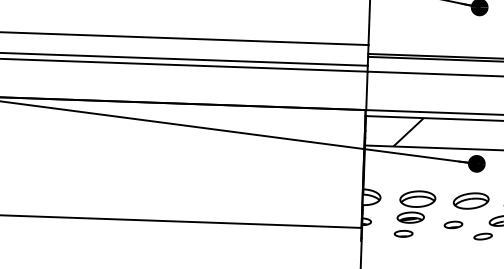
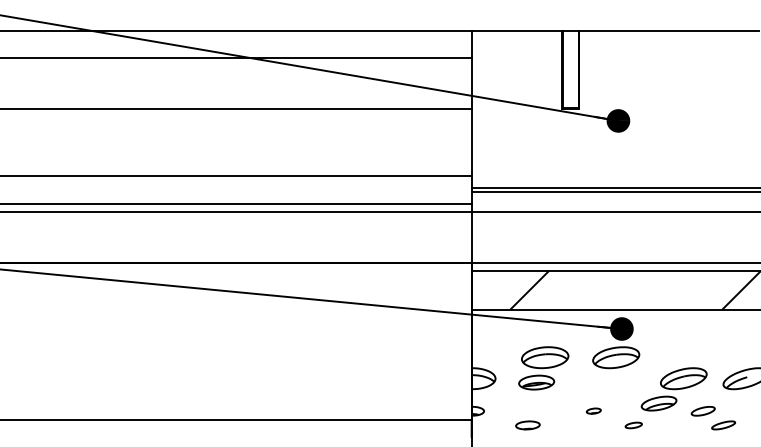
part: (471, 200) -> (616, 357), moved
part: (416, 207) -> (543, 368), moved
part: (453, 224) -> (593, 410), size x0.6
part: (482, 236) -> (633, 425), size x0.7

